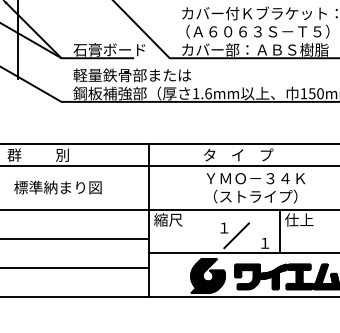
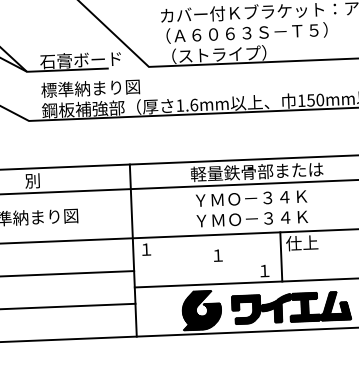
text: (255, 49) -> (245, 53), カバー部：ＡＢＳ樹脂 -> （ストライプ）
text: (132, 75) -> (107, 88), 軽量鉄骨部または -> 標準納まり図
text: (261, 154) -> (256, 171), タ    イ    プ -> 軽量鉄骨部または
text: (255, 196) -> (251, 218), （ストライプ） -> ＹＭＯ－３４Ｋ
text: (168, 219) -> (154, 248), 縮尺 -> １
line: (236, 235) -> (232, 263), removed

